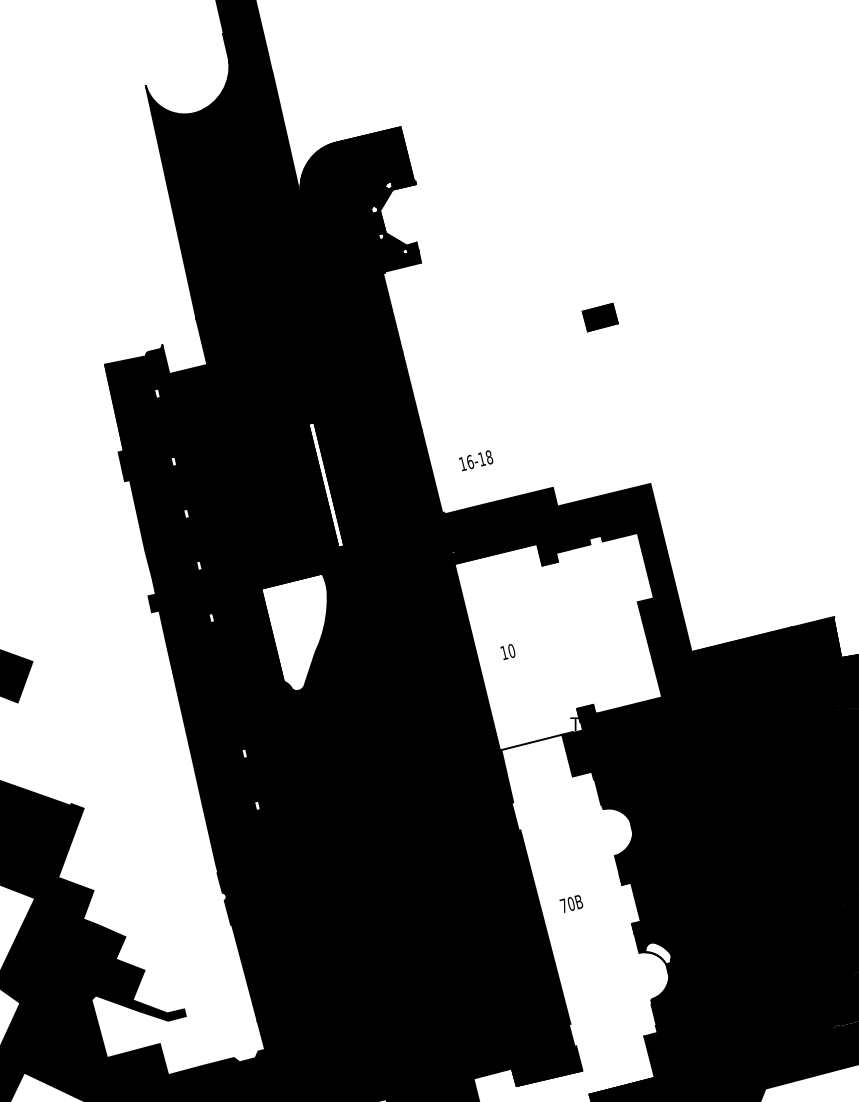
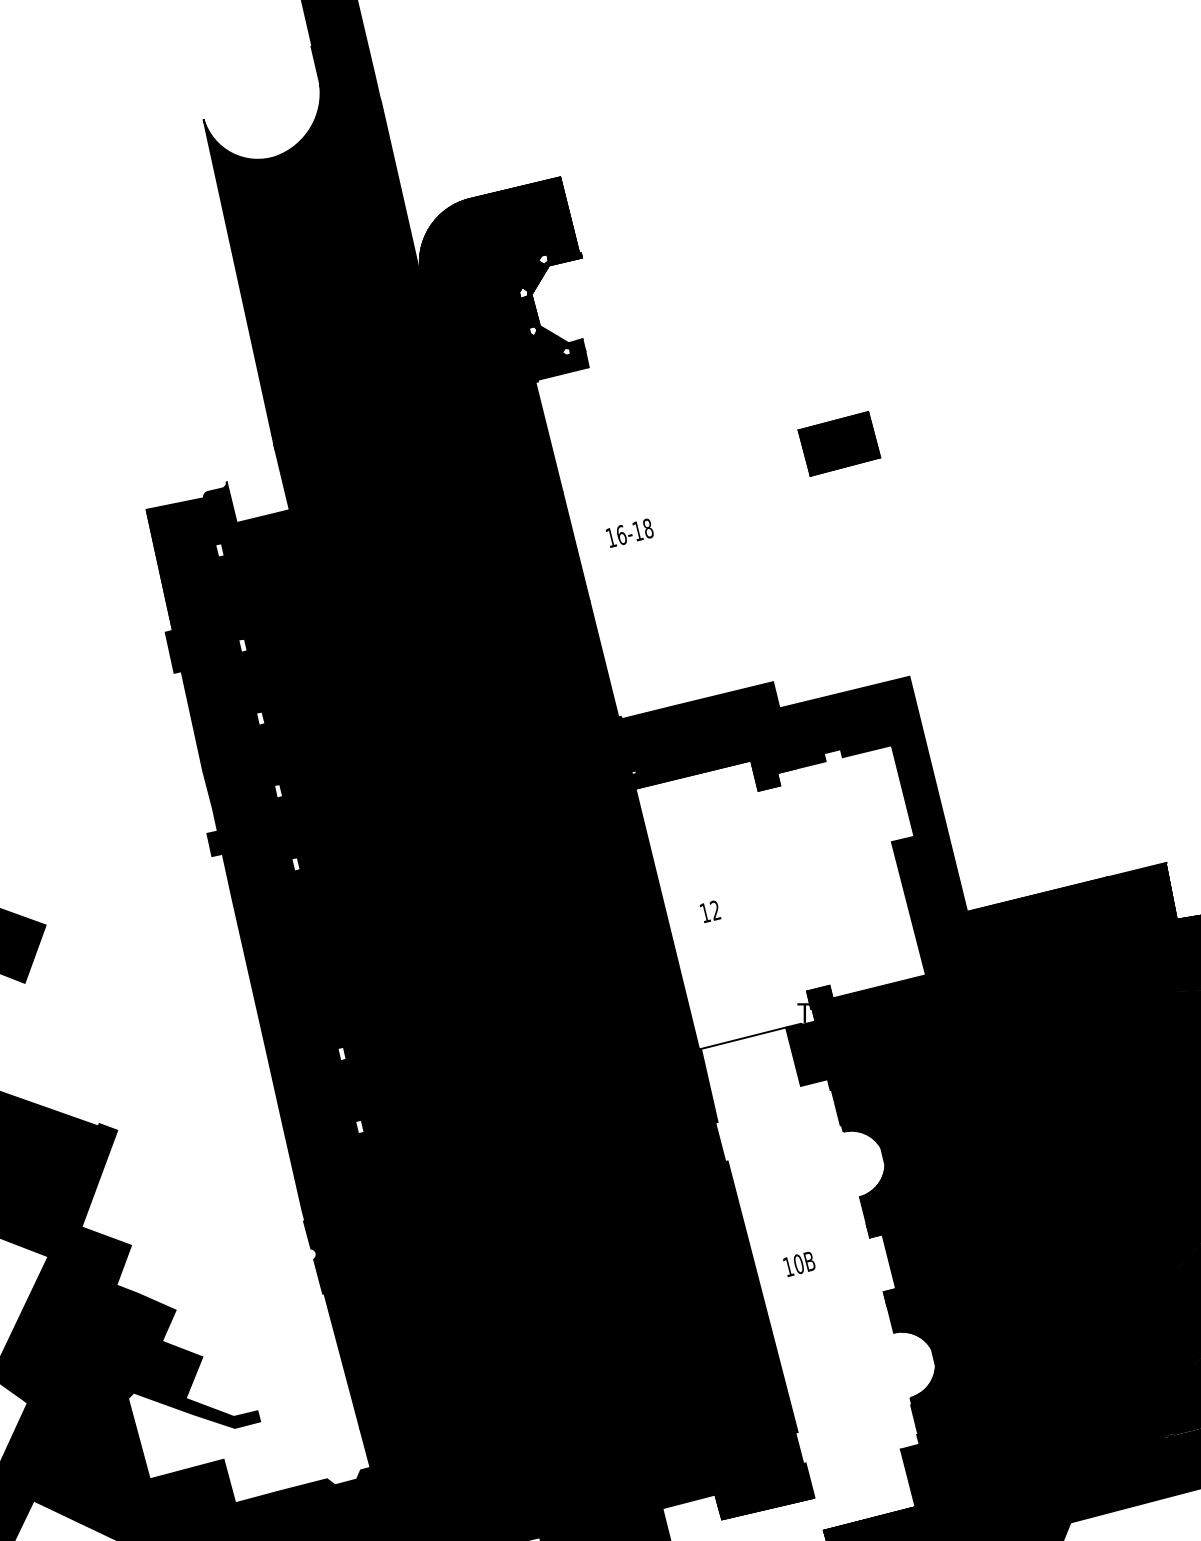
part: (600, 317) -> (839, 443), size x1.67
text: (475, 460) -> (629, 532), moved
fill: (326, 485) -> (456, 678), added
fill: (294, 632) -> (411, 884), added
text: (511, 651) -> (715, 910), 10 -> 12
text: (563, 905) -> (788, 1266), 70B -> 10B
fill: (658, 953) -> (920, 1333), added

